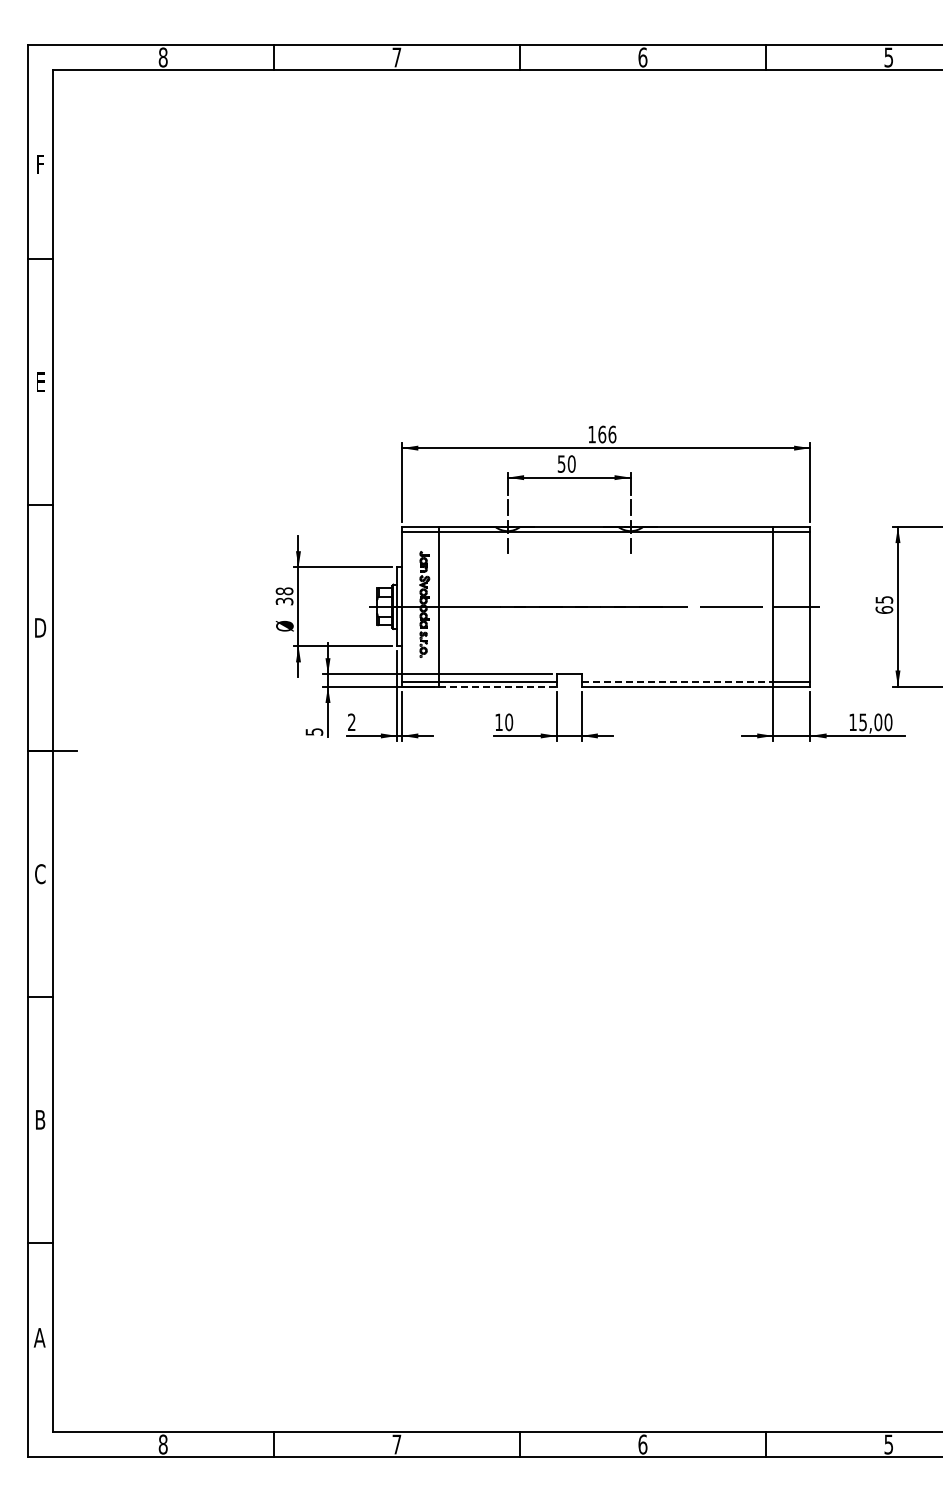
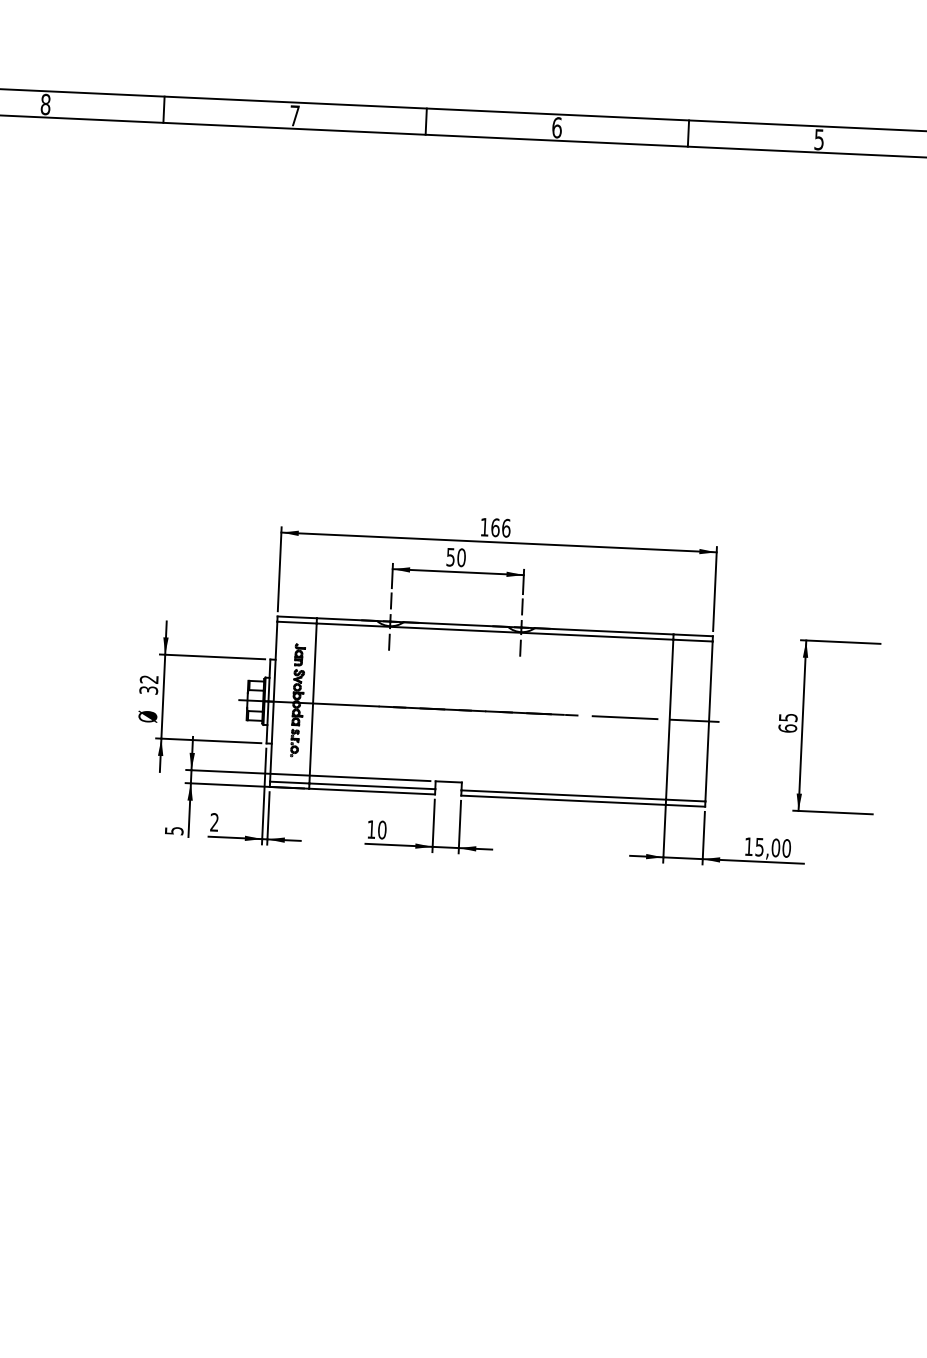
text: (284, 591) -> (149, 679), 38 -> 32
line: (677, 681) -> (563, 794), dashed -> solid
line: (498, 686) -> (372, 791), dashed -> solid

